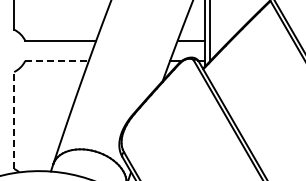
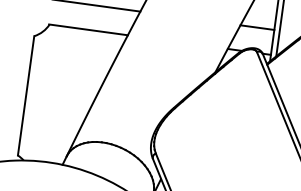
line: (57, 61) -> (89, 30), dashed -> solid
line: (14, 120) -> (26, 95), dashed -> solid

